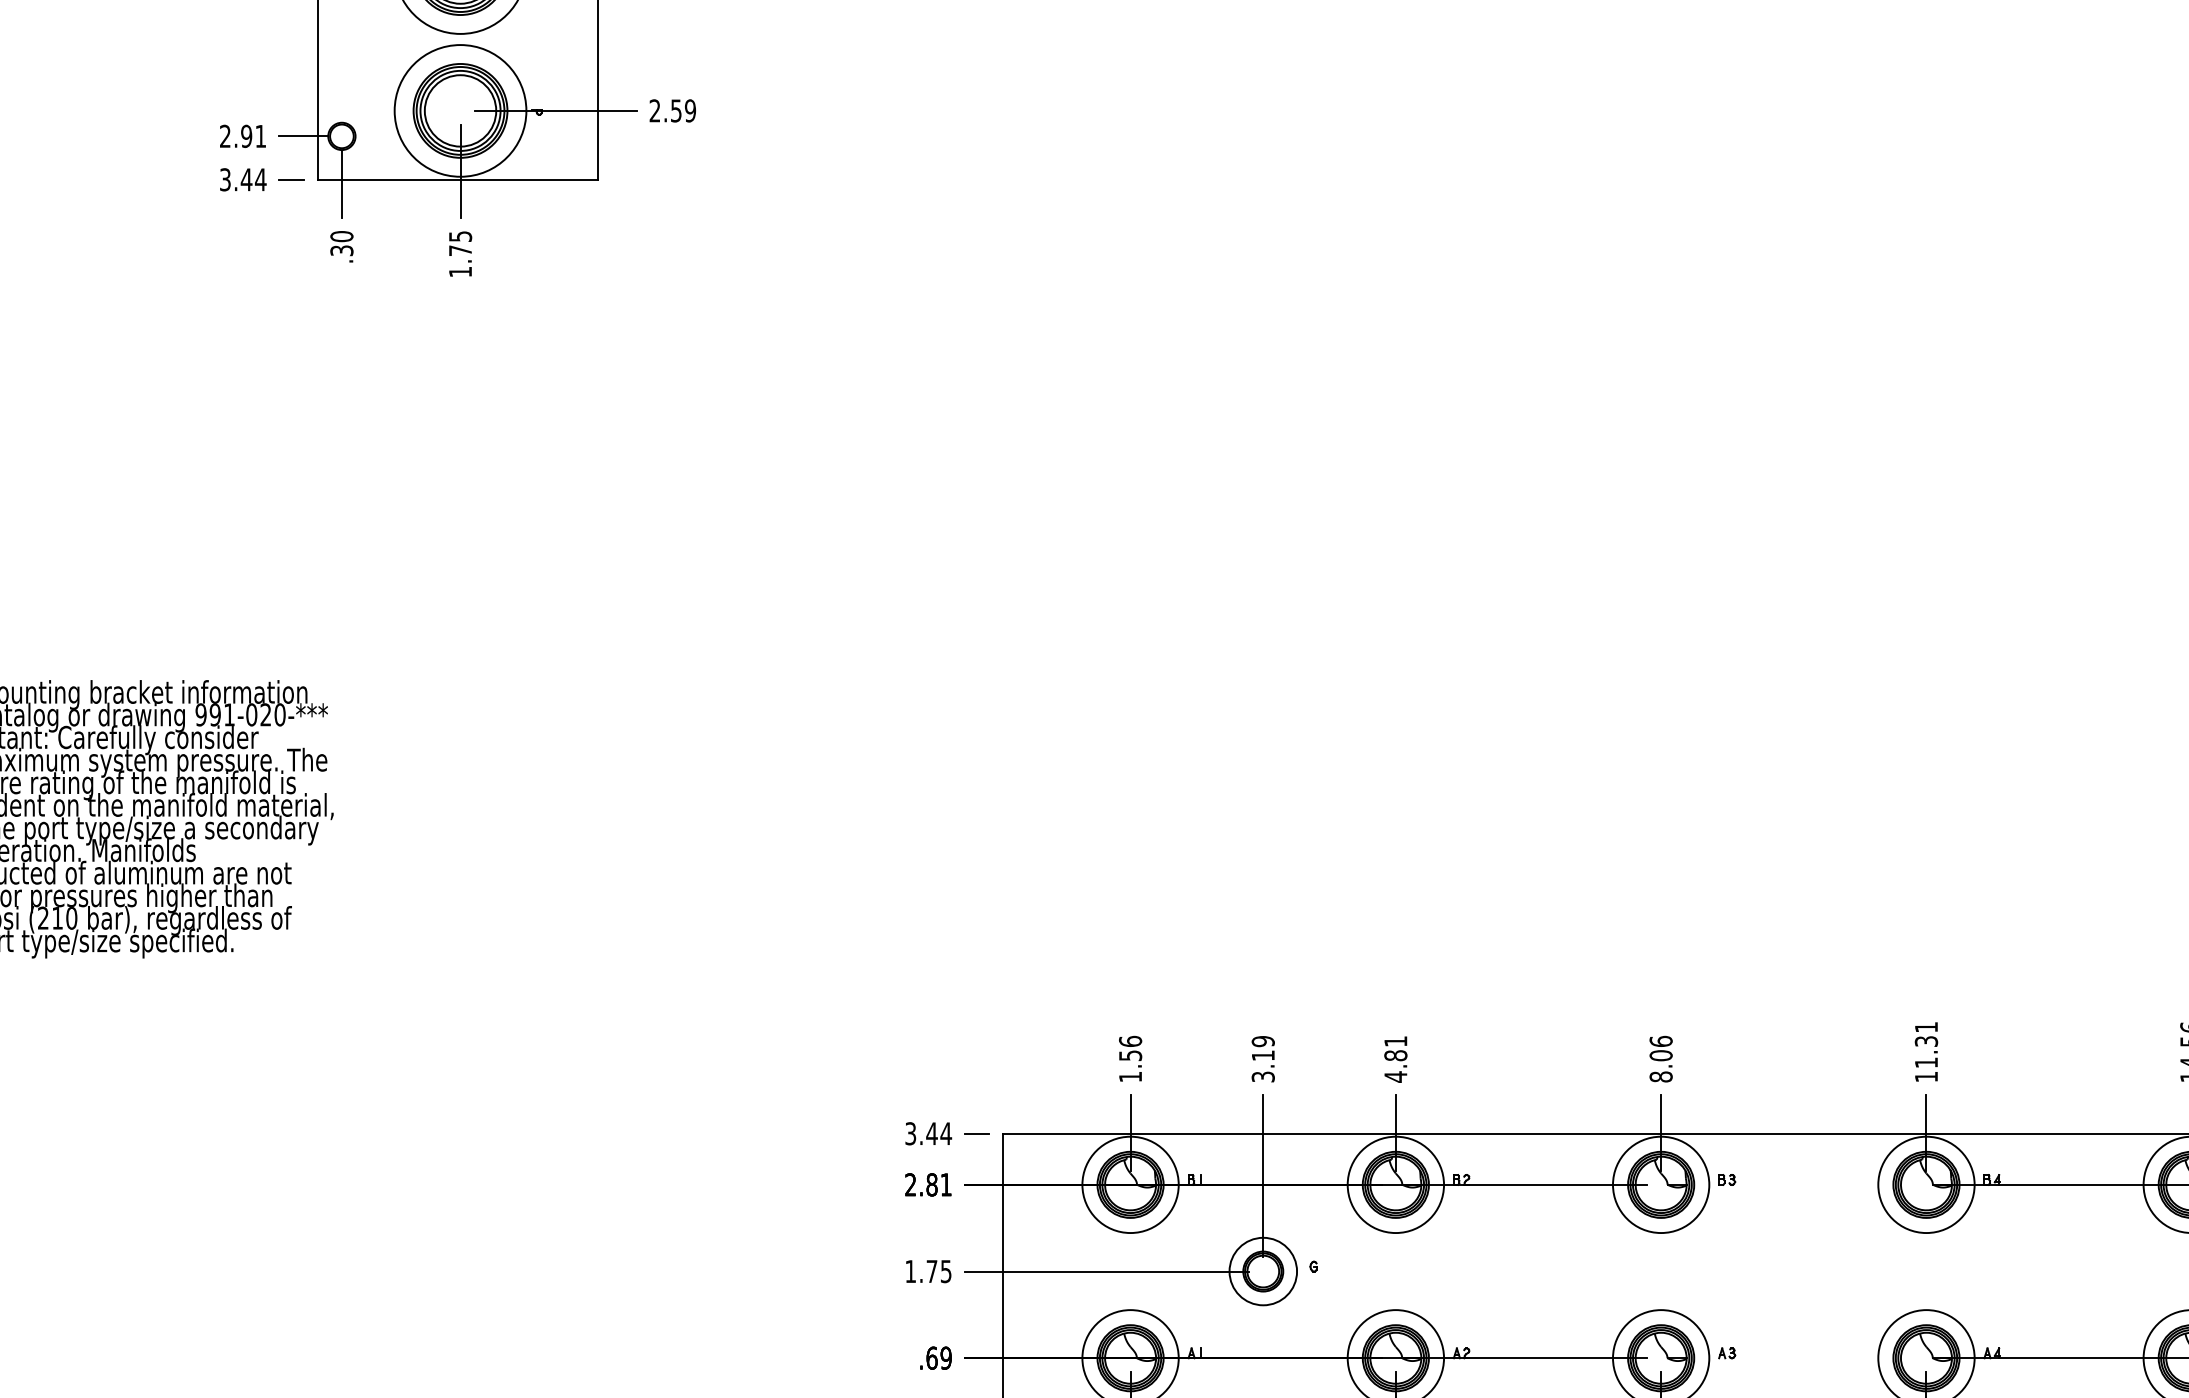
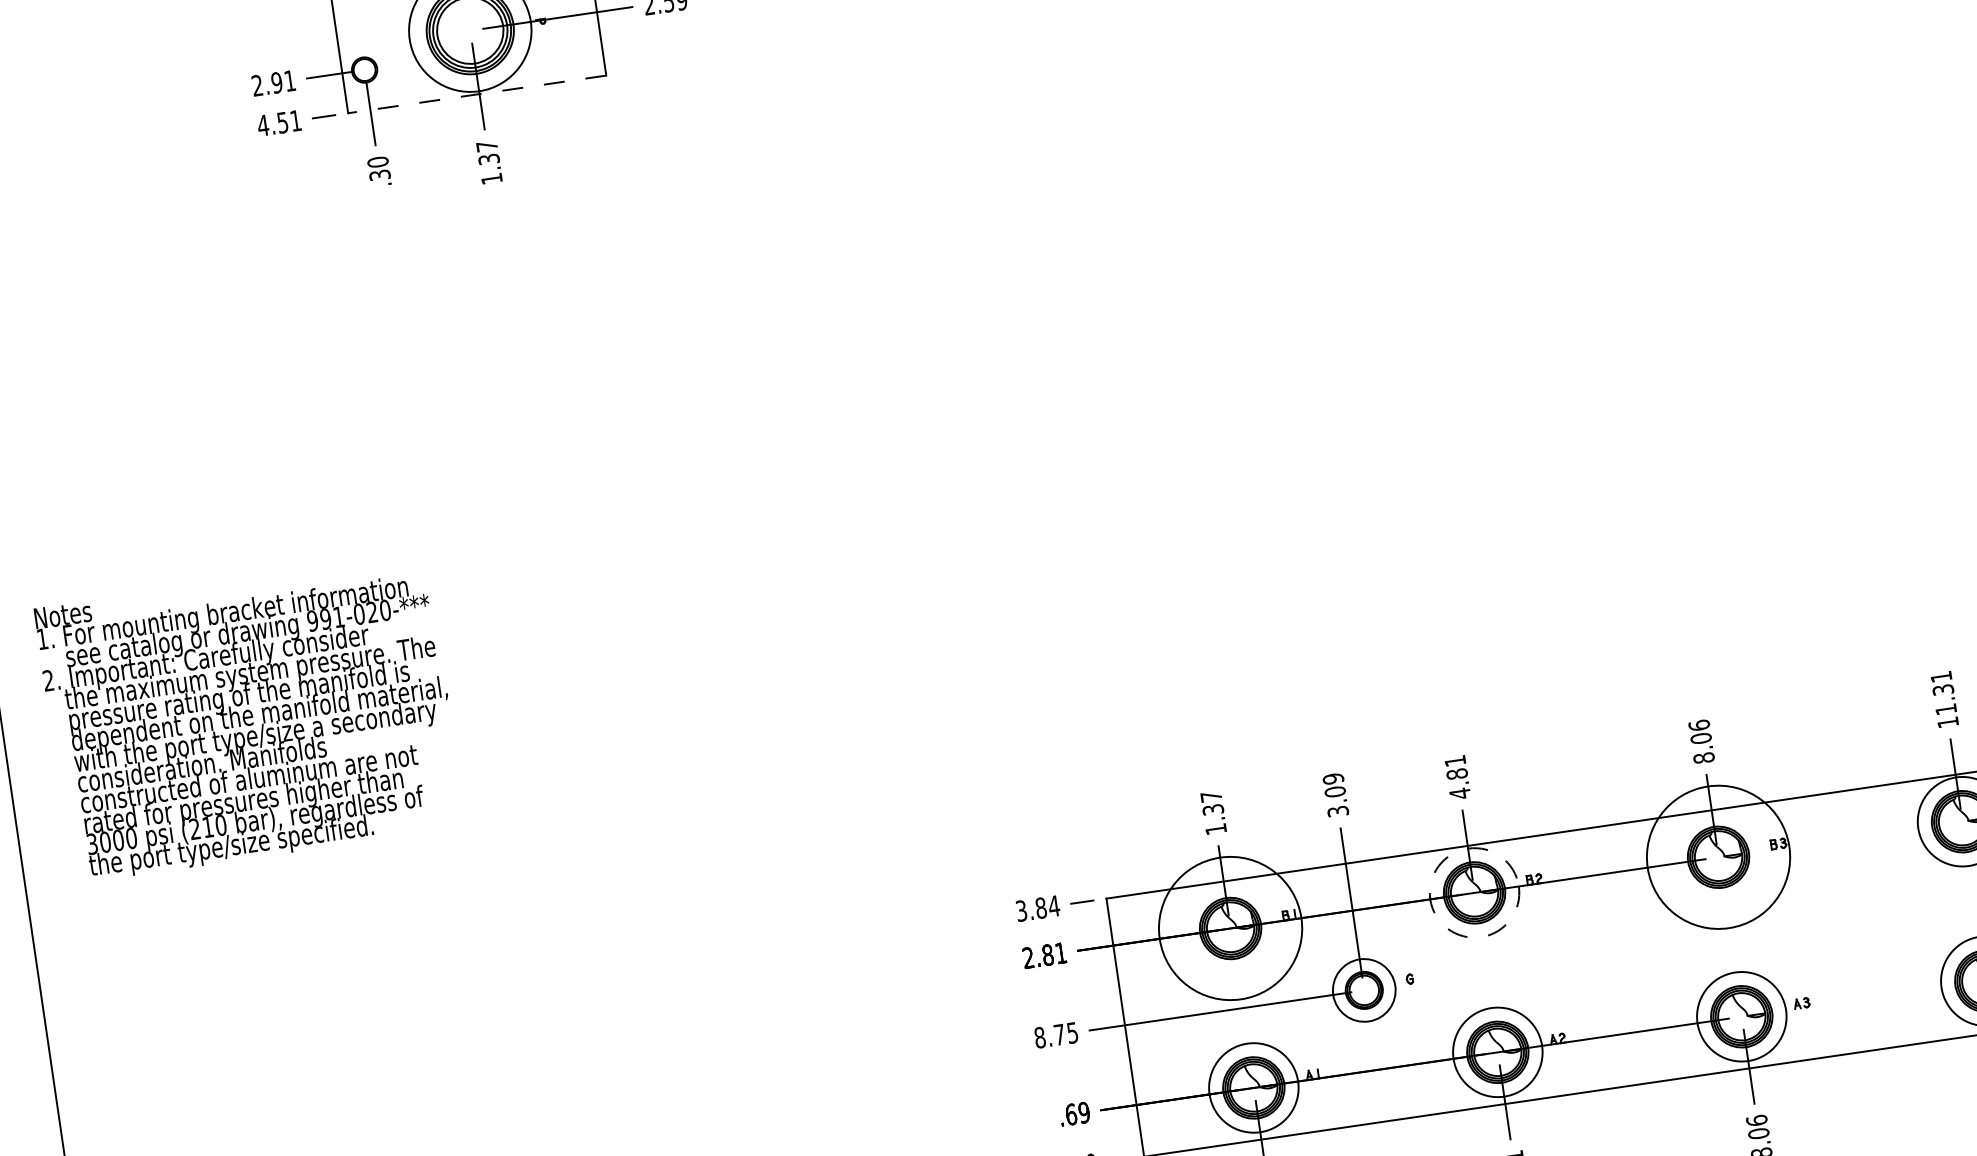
text: (242, 179) -> (278, 123), 3.44 -> 4.51
line: (457, 179) -> (476, 94), solid -> dashed
text: (460, 243) -> (488, 152), 1.75 -> 1.37
text: (1130, 1047) -> (1212, 802), 1.56 -> 1.37
text: (1262, 1055) -> (1334, 791), 3.19 -> 3.09
text: (931, 1133) -> (1040, 907), 3.44 -> 3.84
circle: (1130, 1184) -> (1230, 928), size x1.6
circle: (1395, 1184) -> (1474, 892), solid -> dashed
circle: (1661, 1184) -> (1718, 856), size x1.6
text: (910, 1271) -> (1039, 1037), 1.75 -> 8.75

